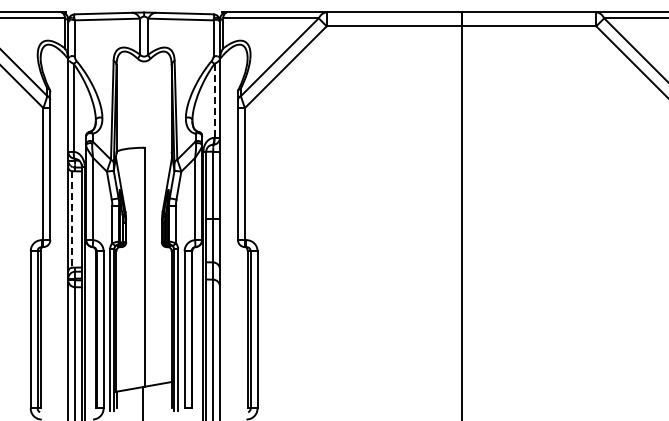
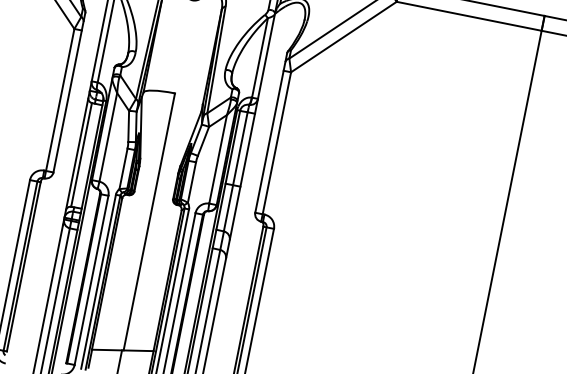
line: (214, 100) -> (260, 57), dashed -> solid
line: (72, 219) -> (81, 154), dashed -> solid

